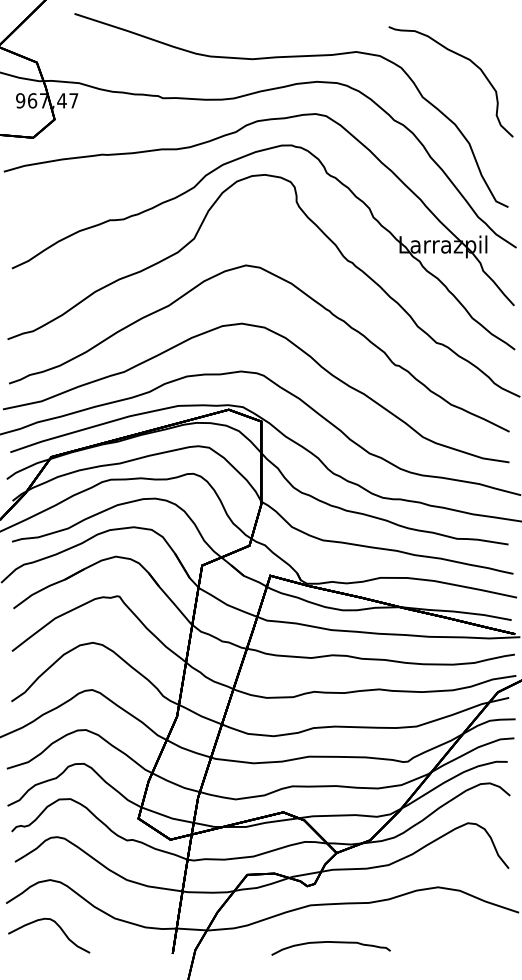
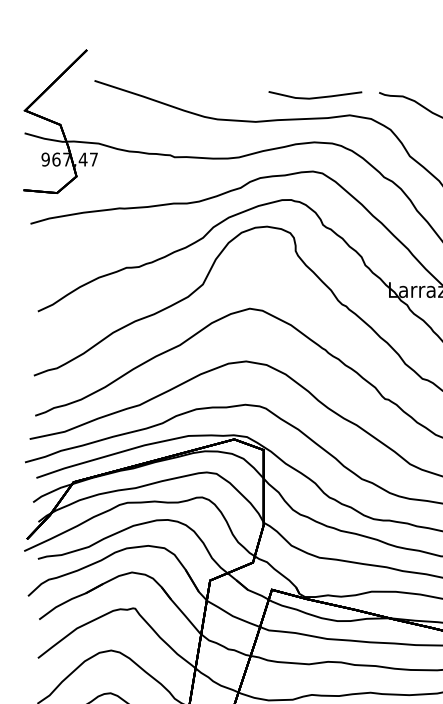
line: (319, 31) -> (316, 96), added

